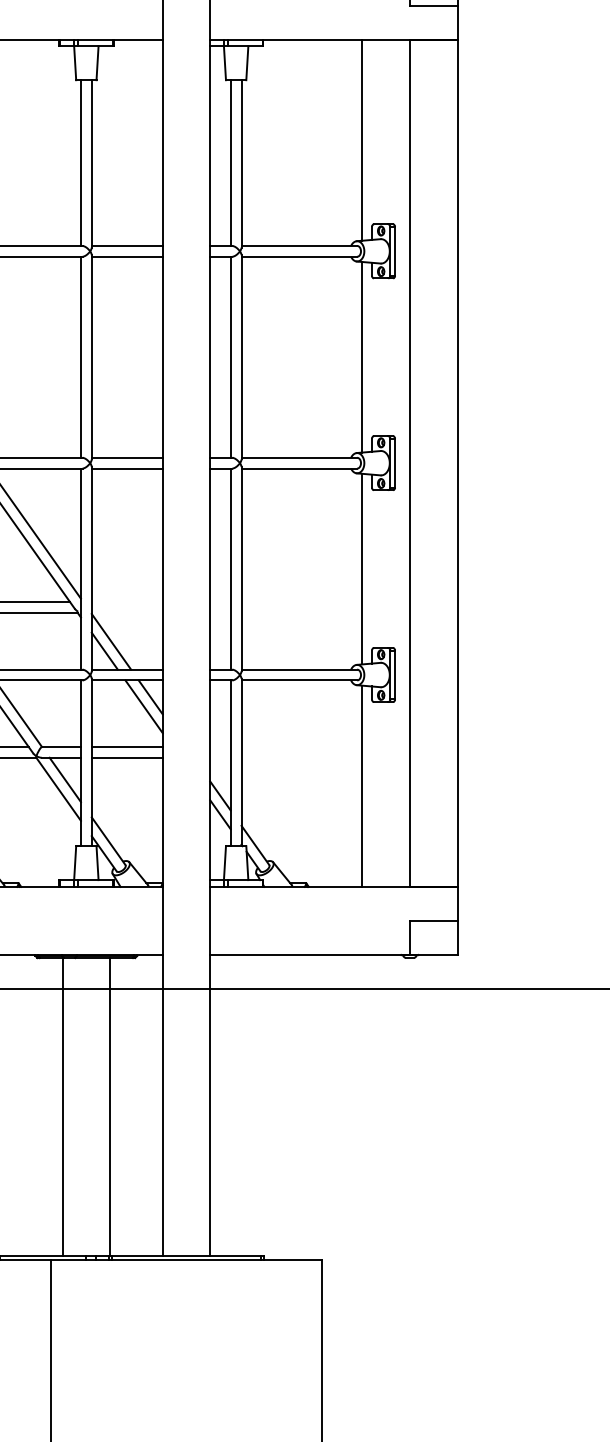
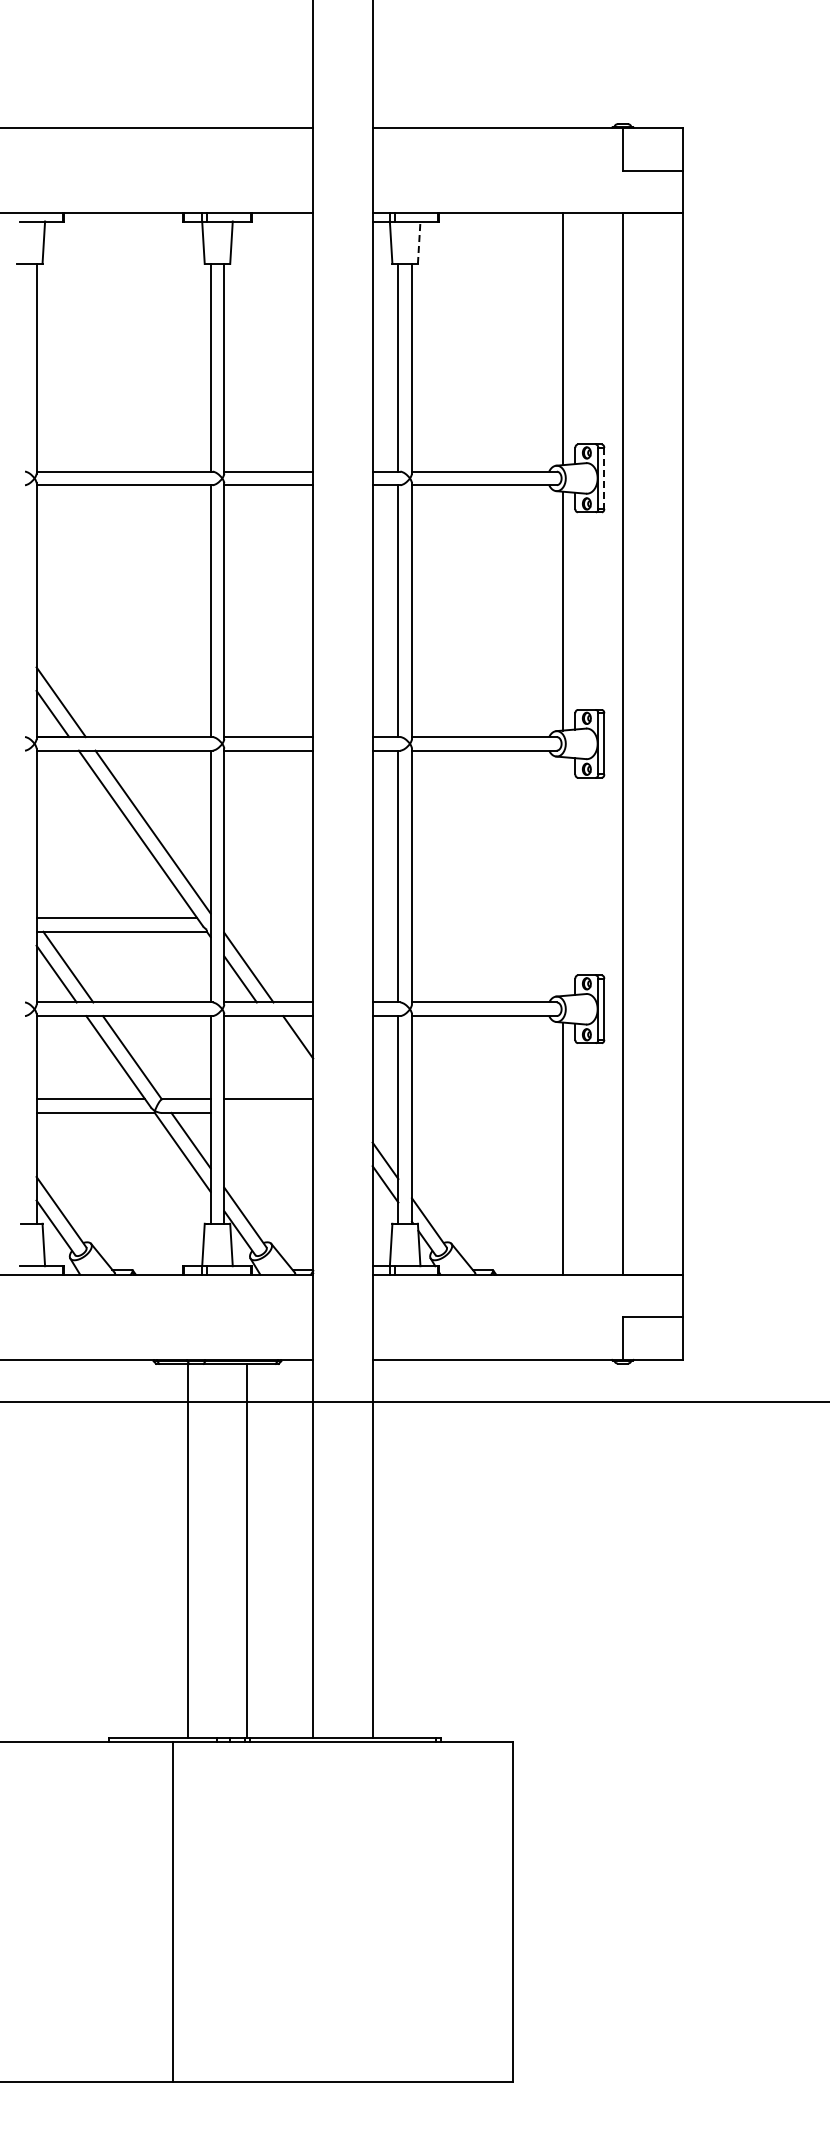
line: (247, 63) -> (419, 242), solid -> dashed
line: (395, 251) -> (604, 478), solid -> dashed
line: (361, 569) -> (562, 876), removed
line: (143, 707) -> (289, 1049), removed
line: (127, 757) -> (268, 1112), removed

